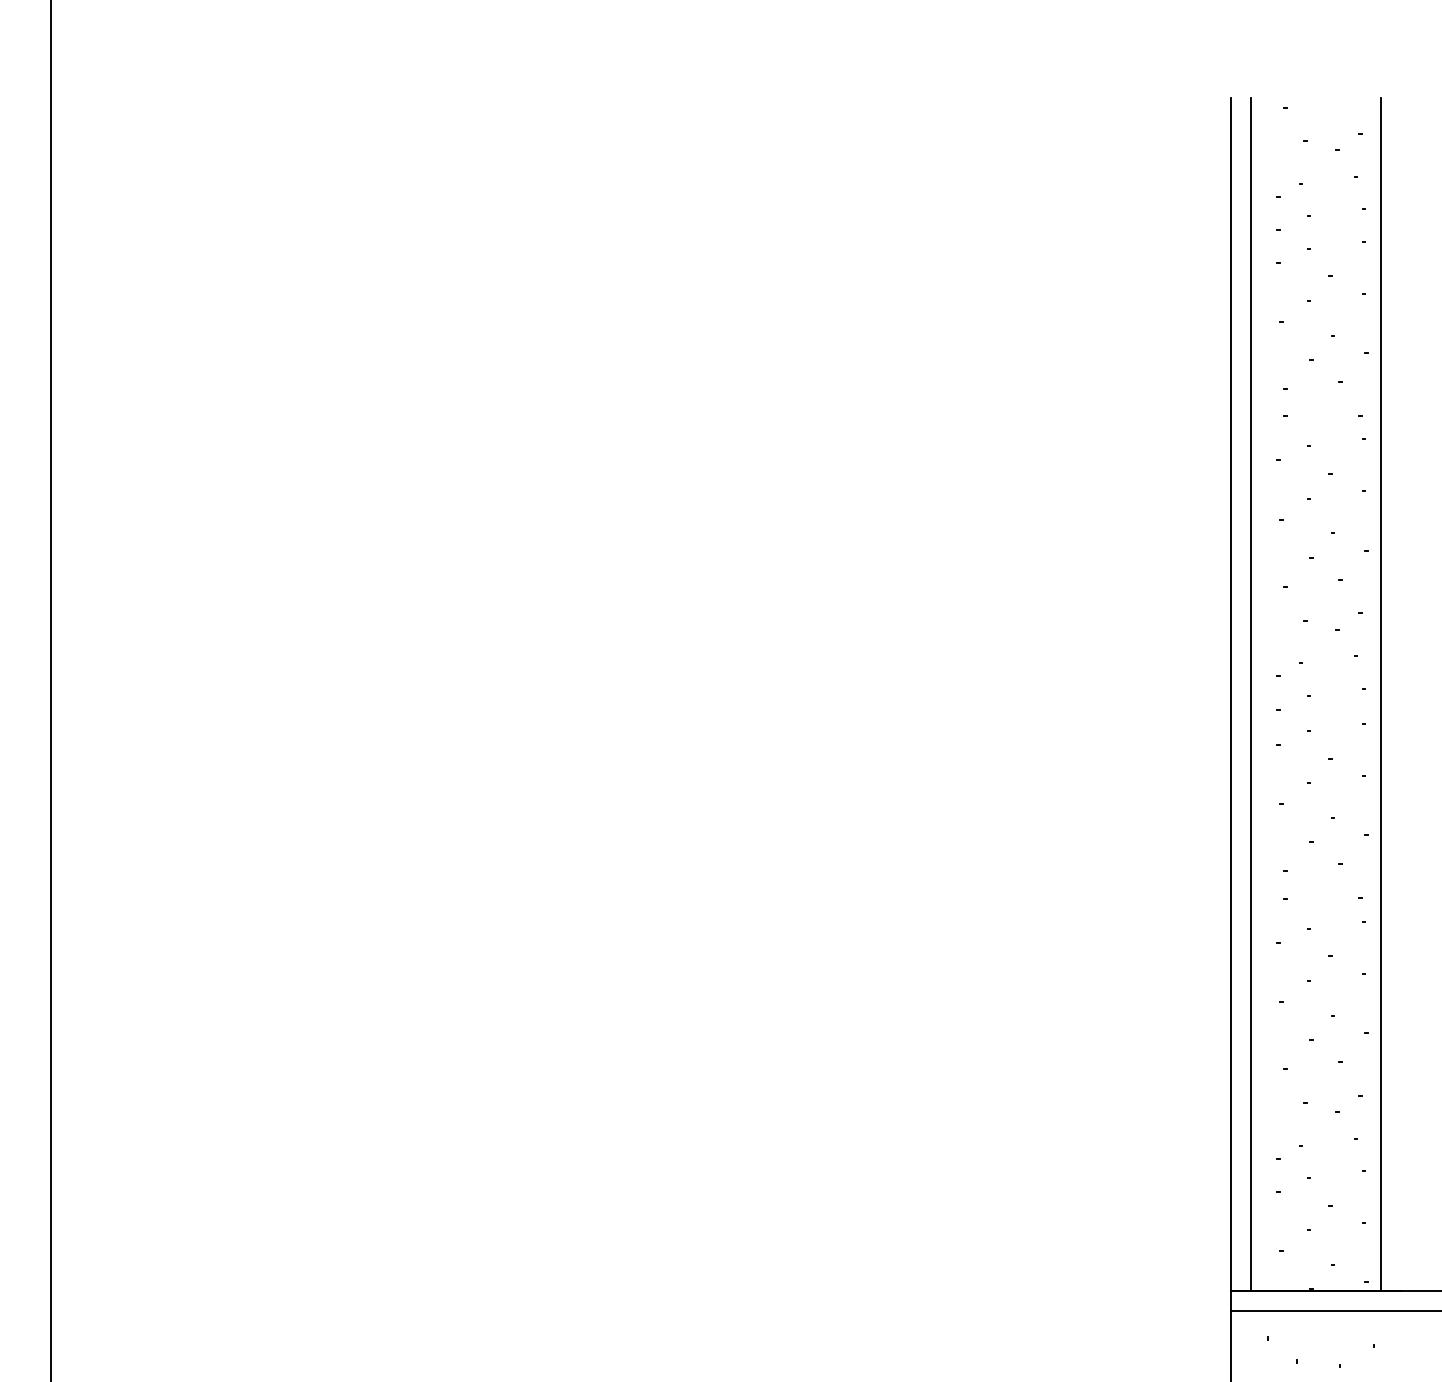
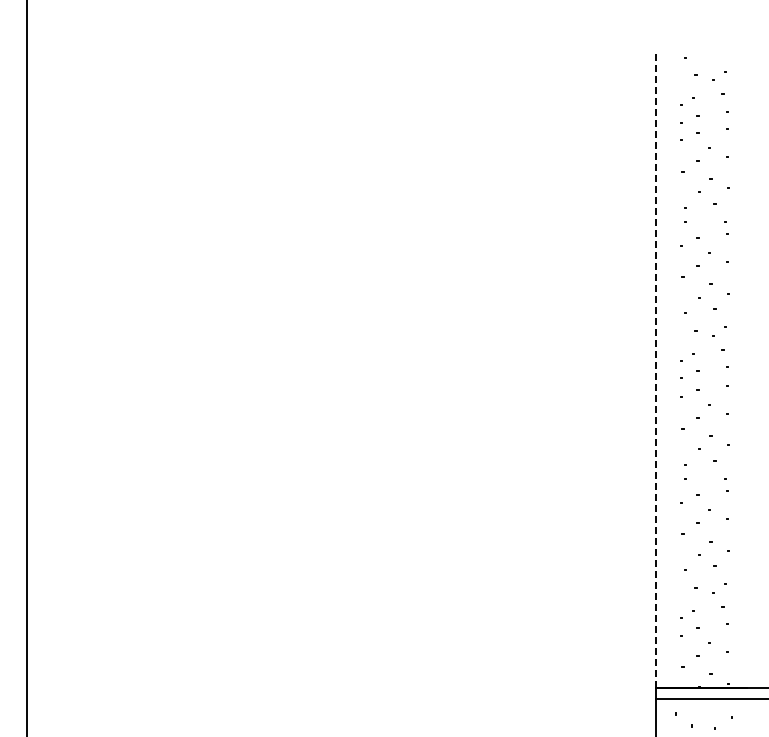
line: (1231, 692) -> (656, 369), solid -> dashed
line: (1251, 694) -> (667, 370), removed
line: (1381, 694) -> (736, 370), removed

